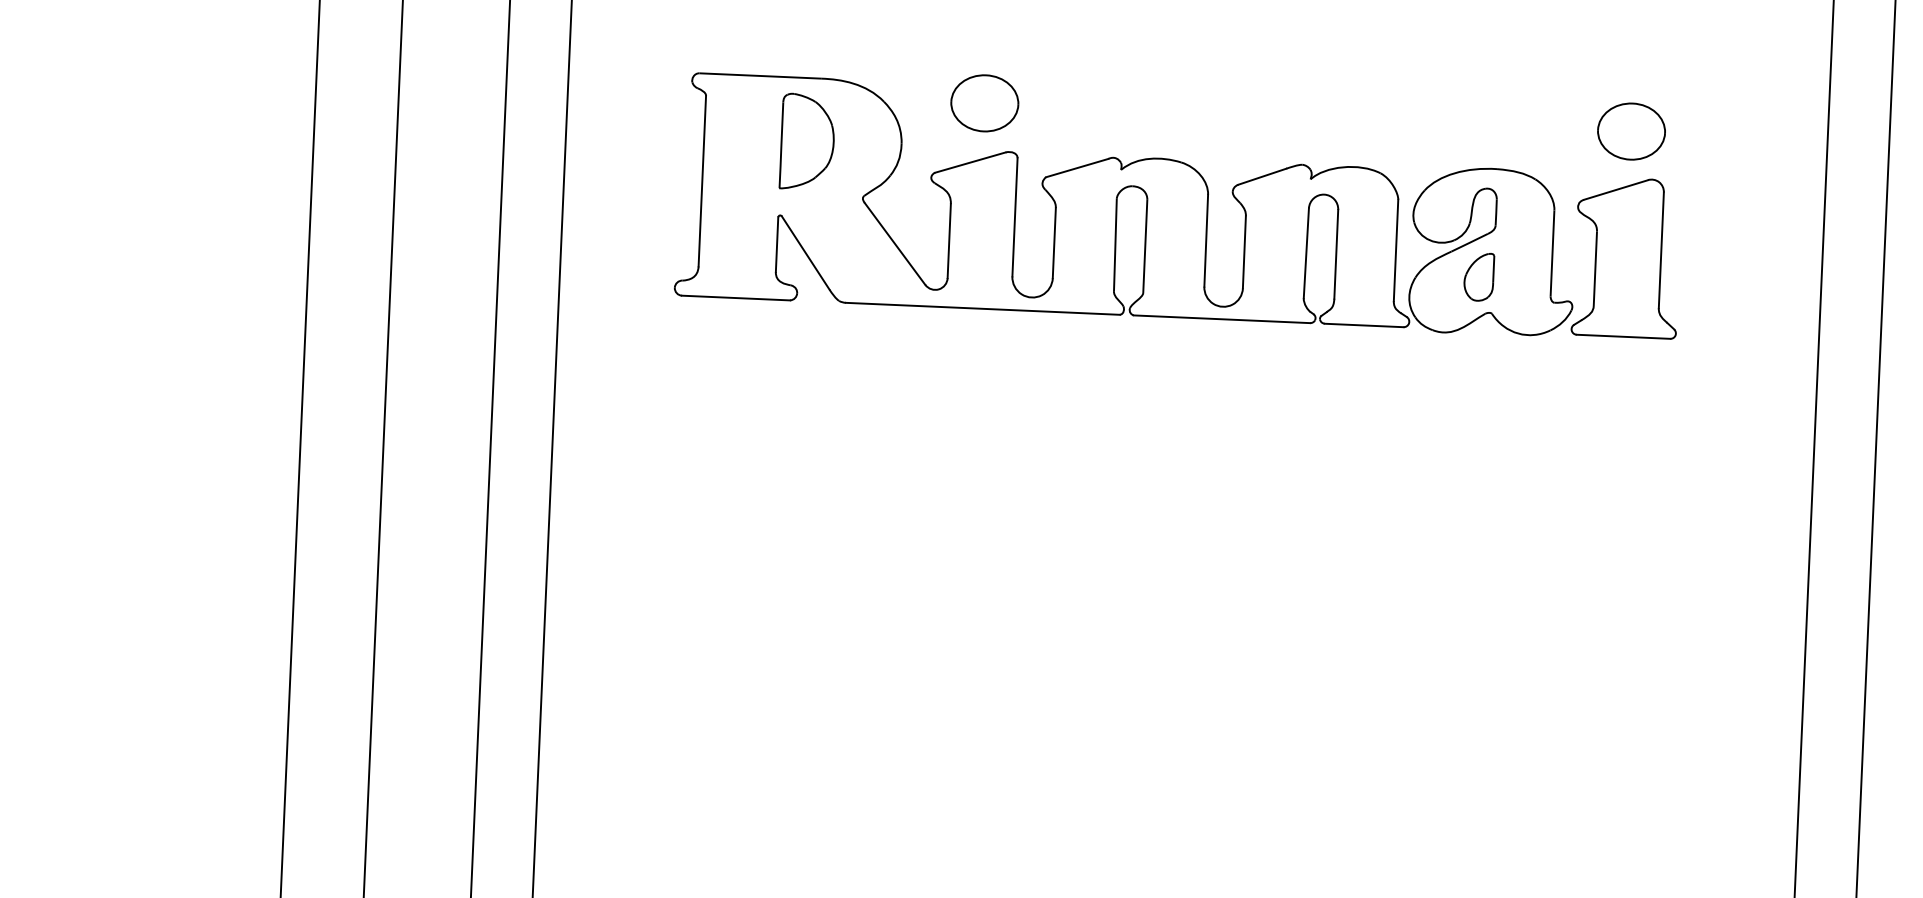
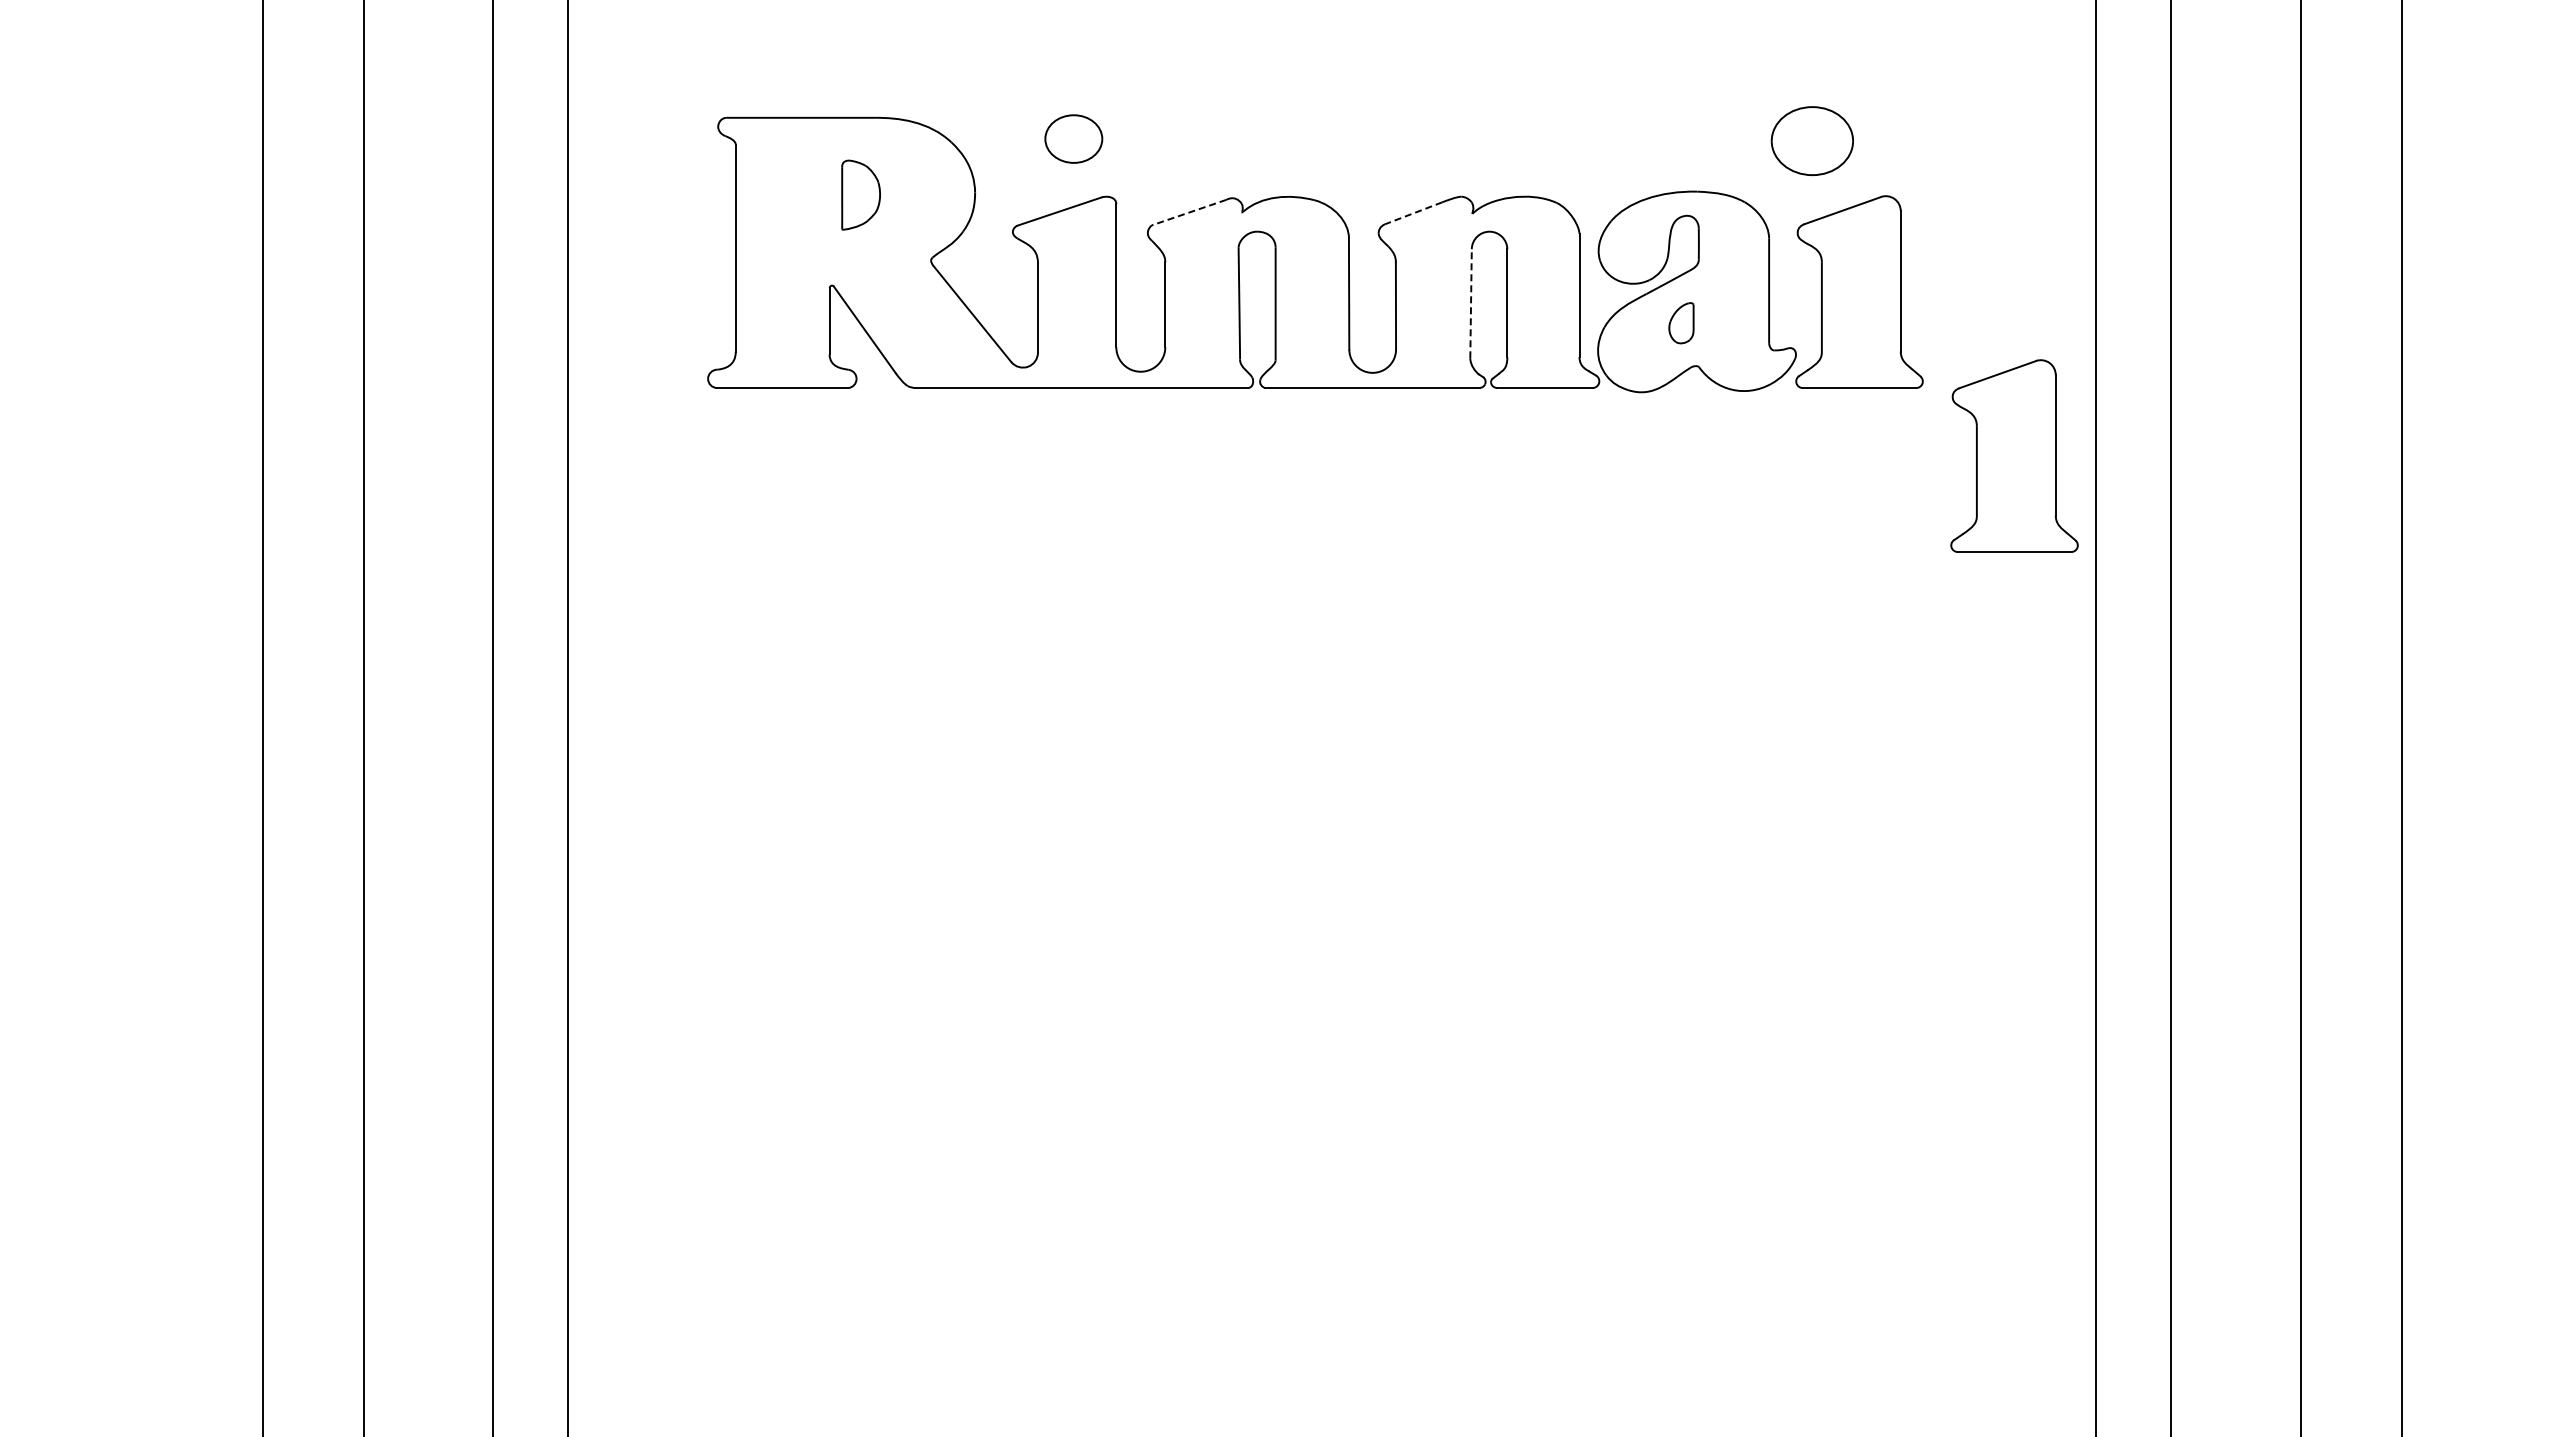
part: (984, 102) -> (1073, 138), size x0.7
part: (1630, 131) -> (1811, 140), moved
part: (807, 141) -> (860, 194), size x0.6
line: (1076, 167) -> (1188, 212), solid -> dashed
line: (1262, 176) -> (1413, 213), solid -> dashed
line: (1306, 253) -> (1471, 303), solid -> dashed
part: (1479, 276) -> (1681, 322), size x0.7
part: (1748, 397) -> (2014, 455), added

